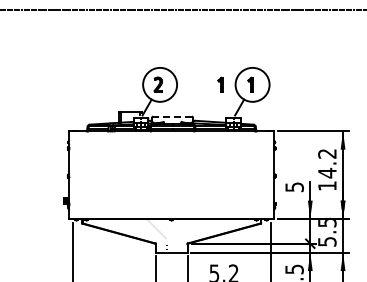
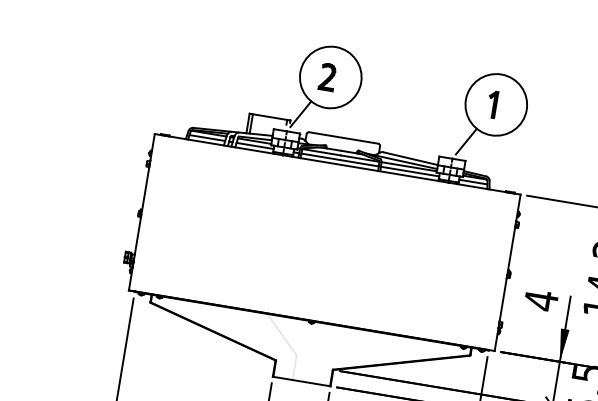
part: (220, 84) -> (438, 94), removed
line: (172, 116) -> (343, 137), dashed -> solid
text: (294, 187) -> (540, 301), 5 -> 4

